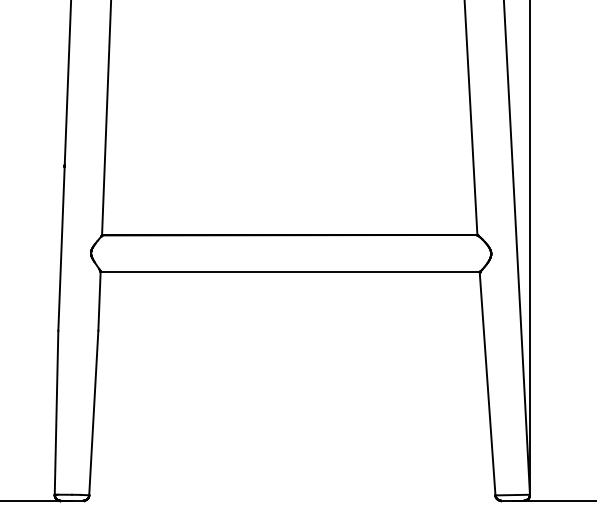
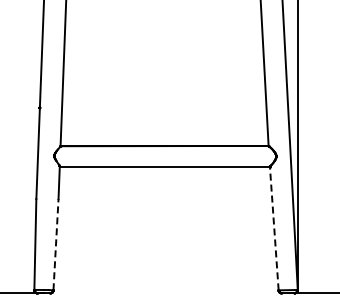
line: (487, 382) -> (274, 227), solid -> dashed
line: (94, 412) -> (56, 244), solid -> dashed

